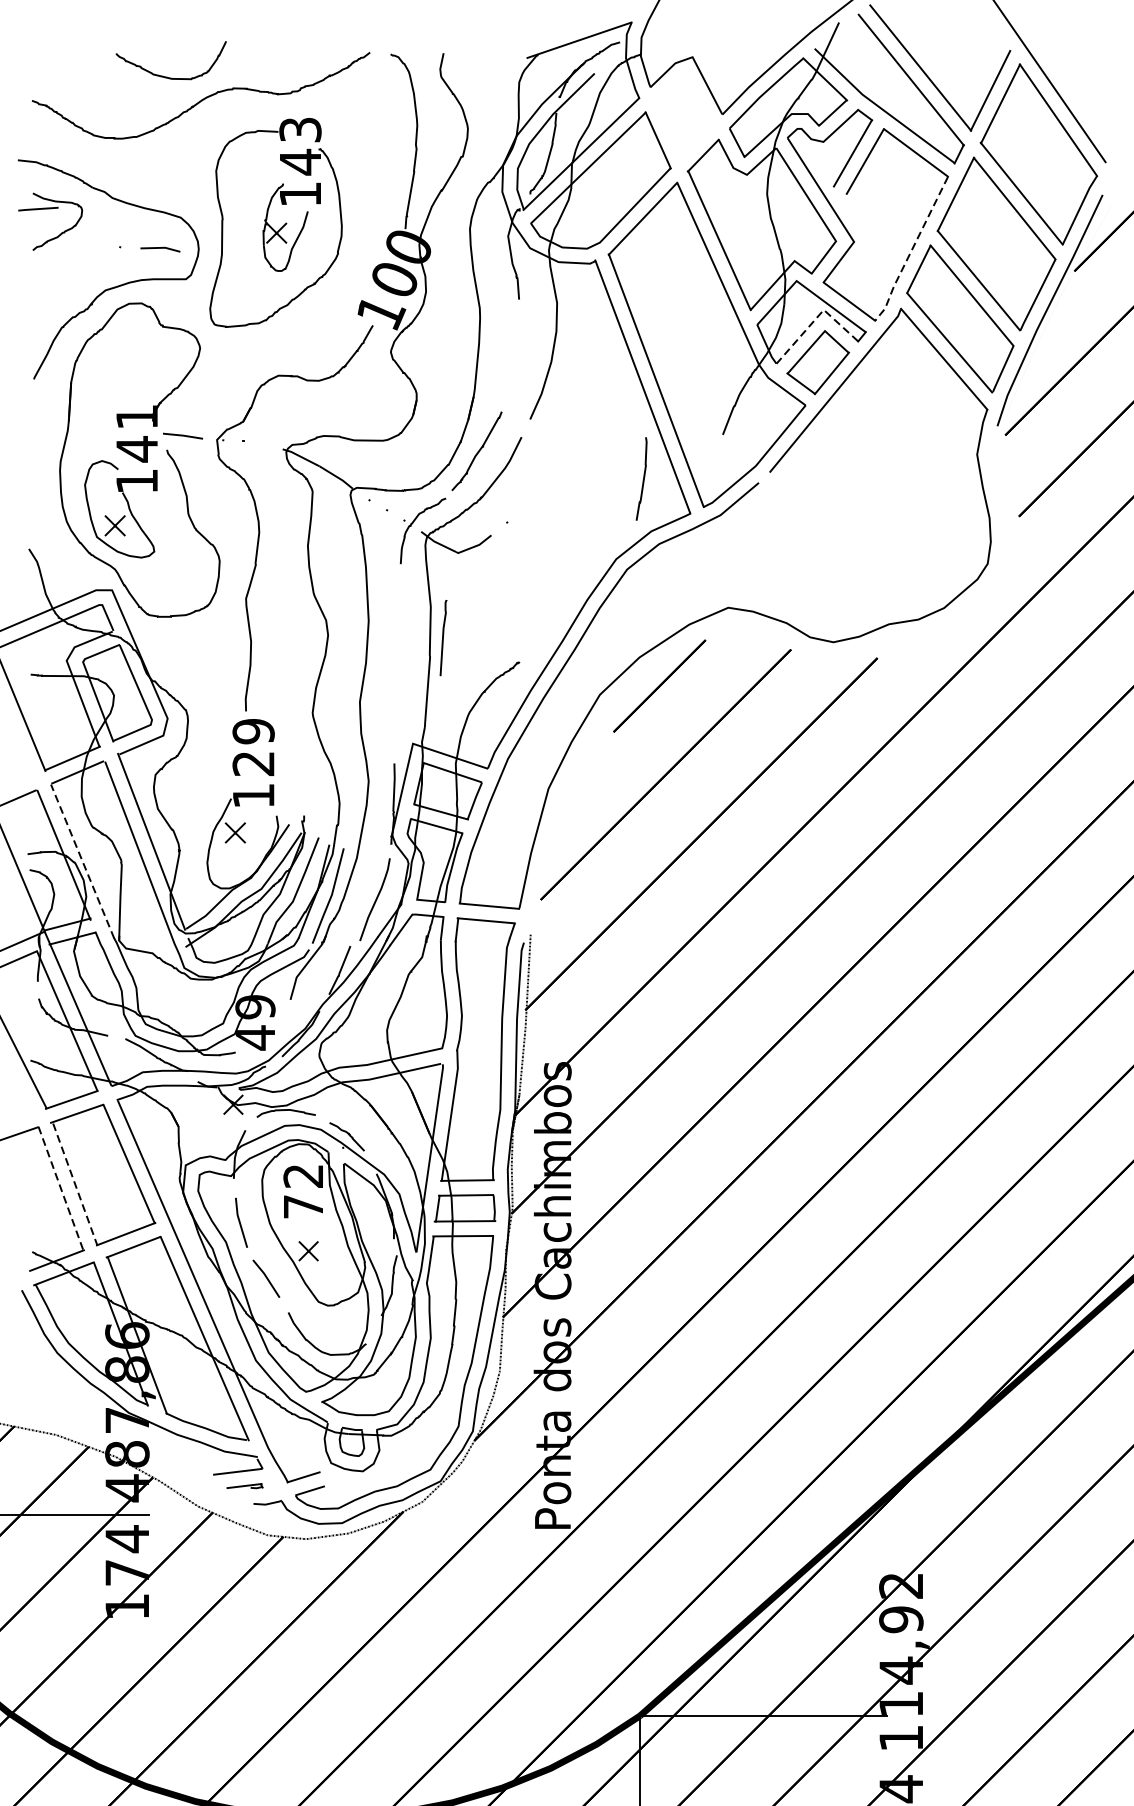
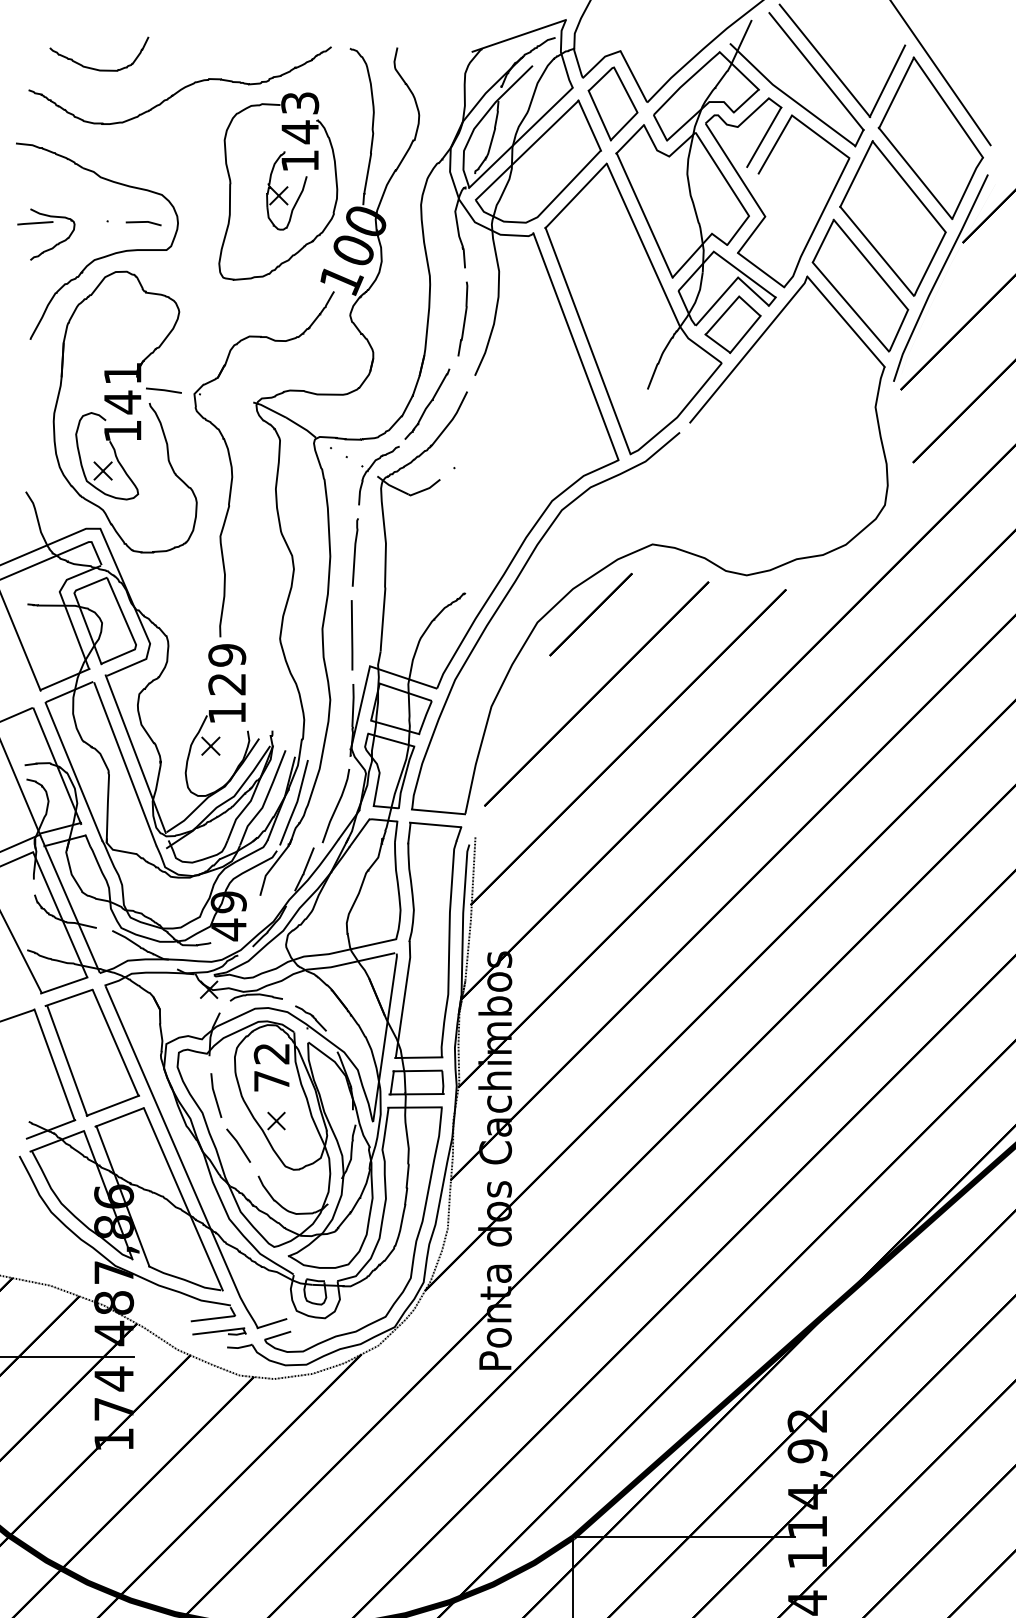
curve: (168, 76) -> (96, 68), moved
part: (683, 115) -> (612, 103), added
part: (50, 209) -> (46, 223), moved
part: (276, 222) -> (278, 186), moved
line: (911, 250) -> (816, 224), dashed -> solid
line: (815, 318) -> (730, 285), dashed -> solid
curve: (643, 478) -> (464, 318), moved
line: (442, 637) -> (354, 552), moved
line: (392, 709) -> (351, 635), added
line: (83, 861) -> (74, 771), dashed -> solid
line: (75, 1184) -> (67, 1061), dashed -> solid
line: (60, 1188) -> (54, 1064), dashed -> solid
part: (245, 1486) -> (219, 1331), size x1.67

